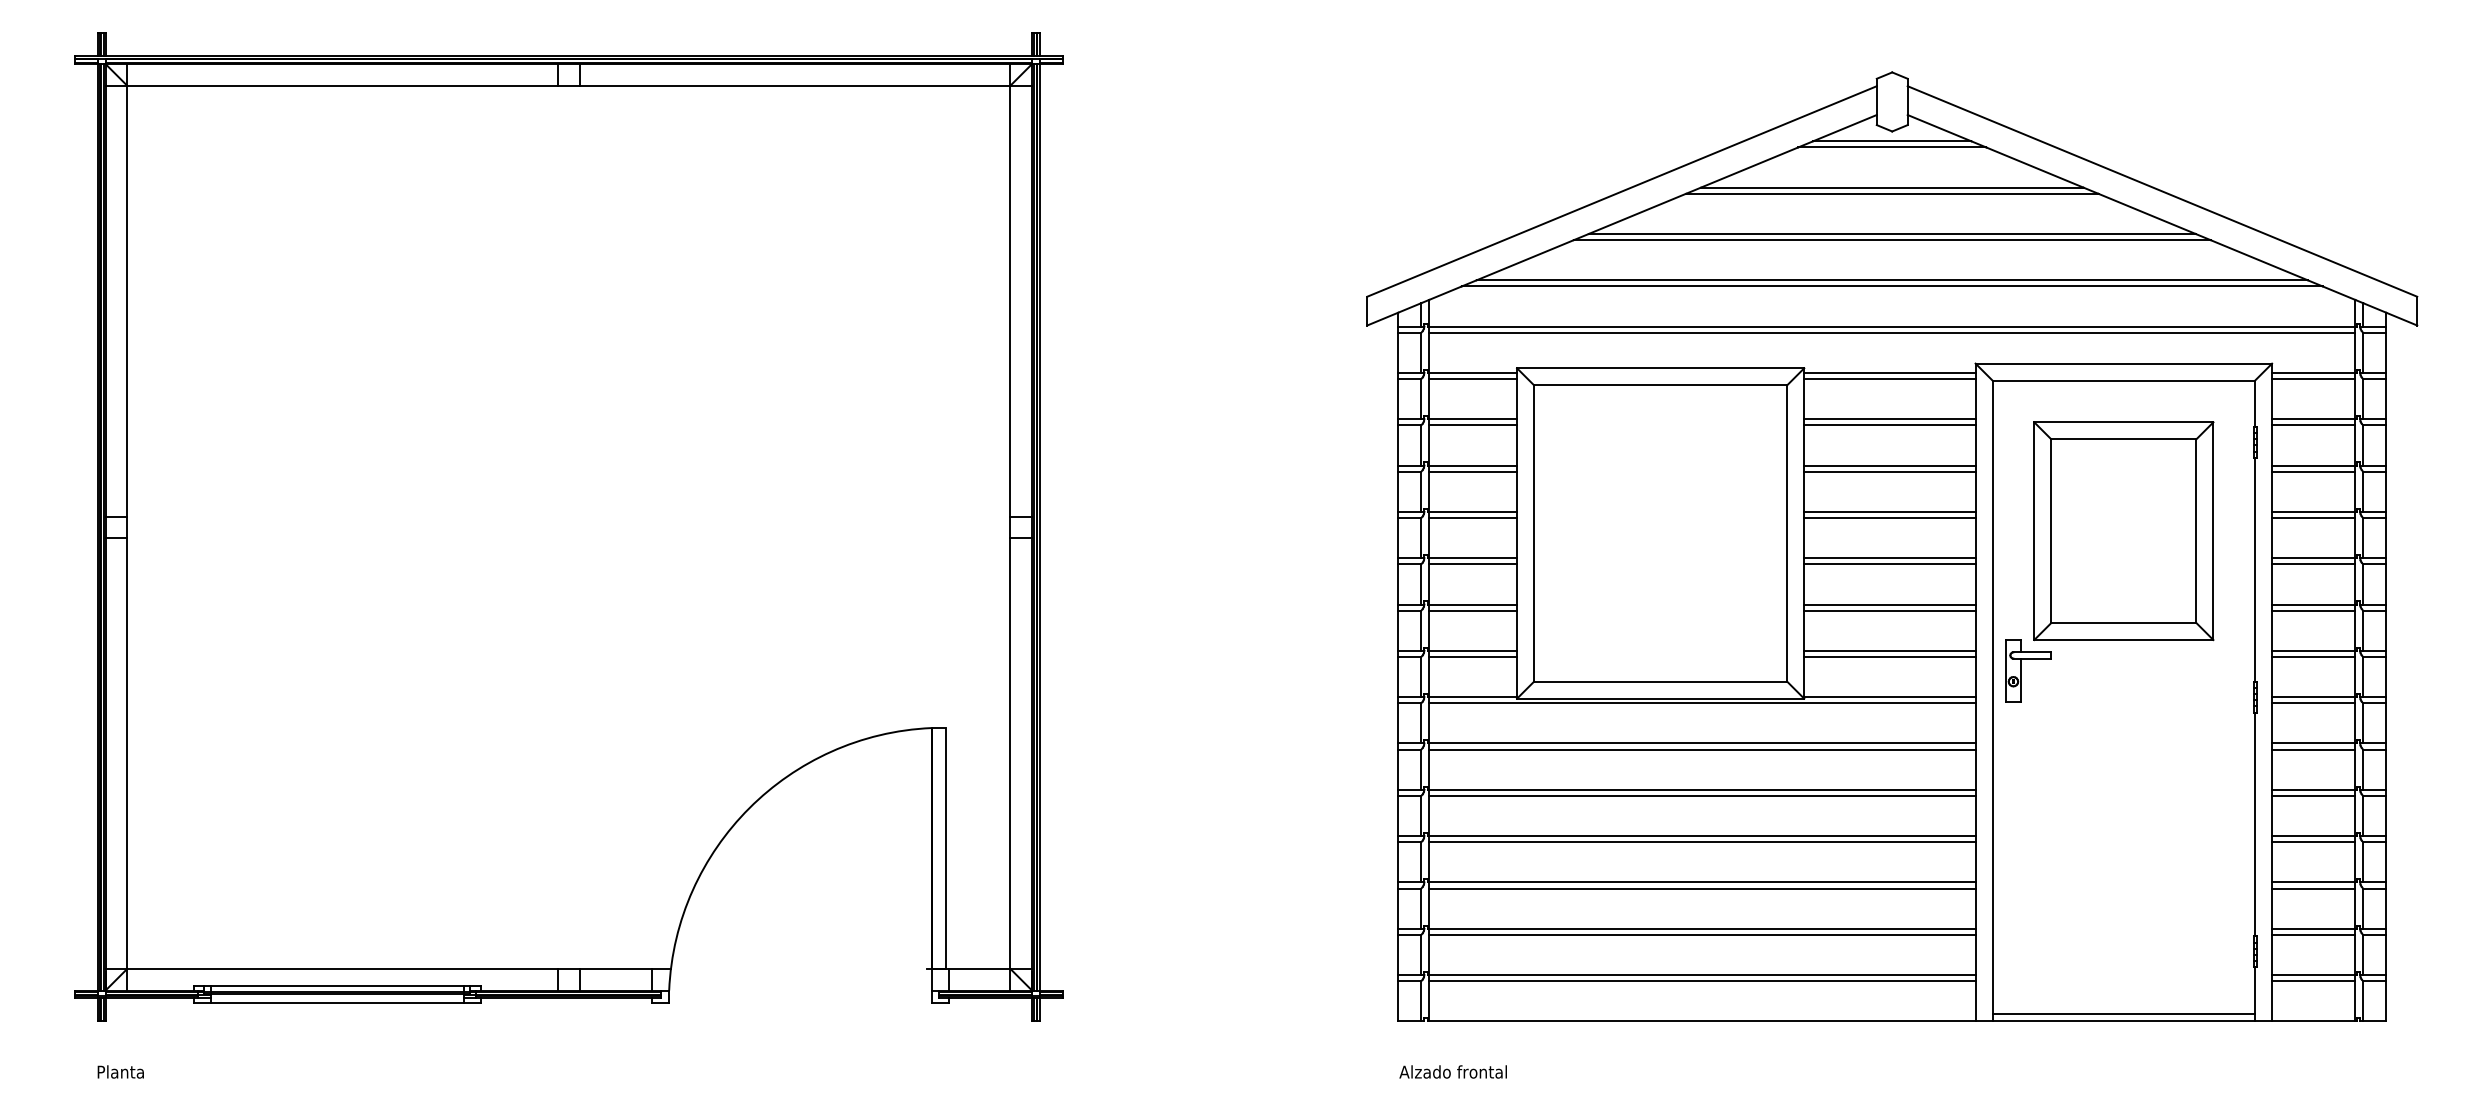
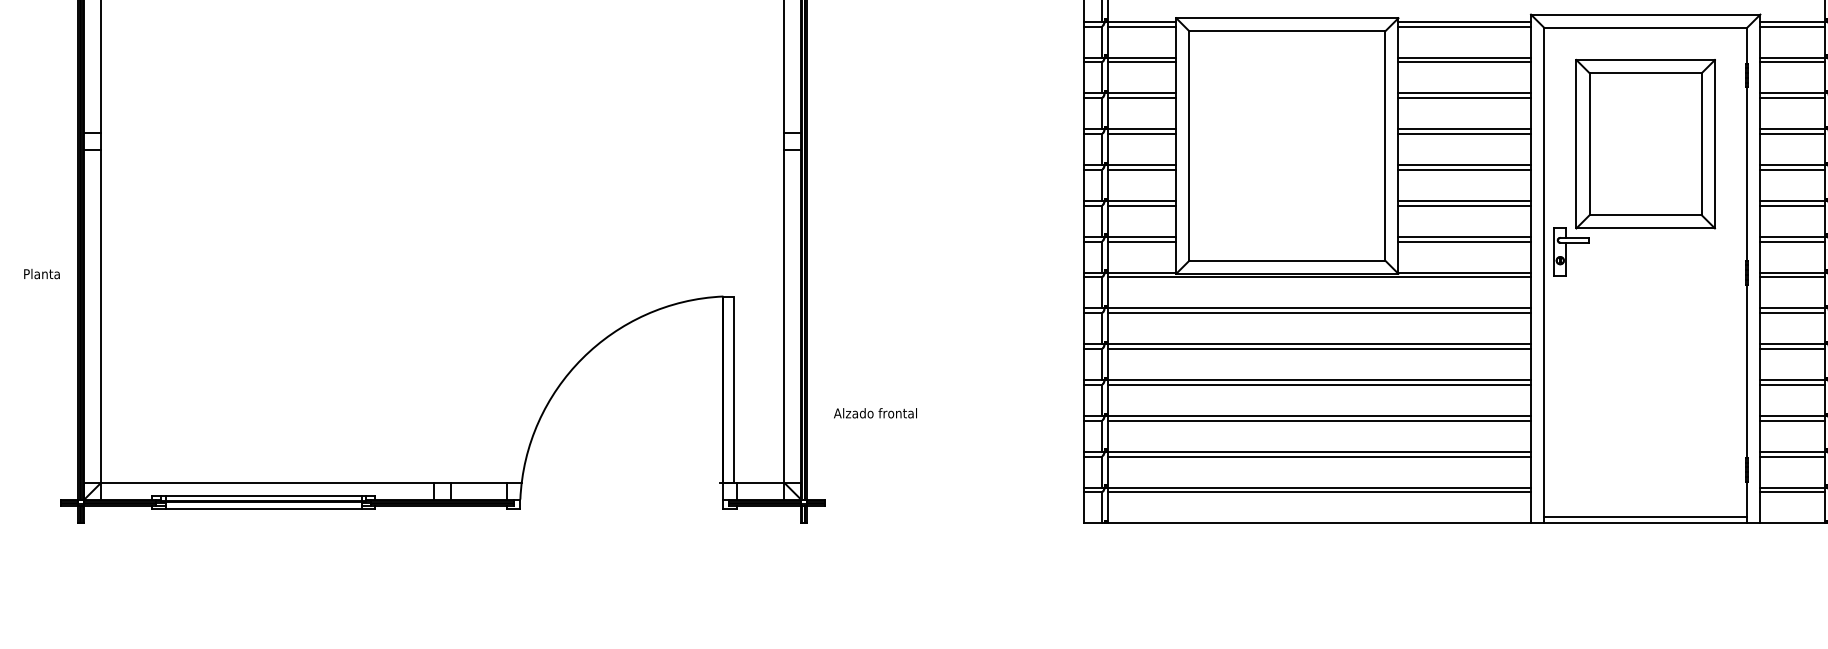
text: (120, 1071) -> (41, 273), moved
text: (1452, 1071) -> (874, 412), moved

